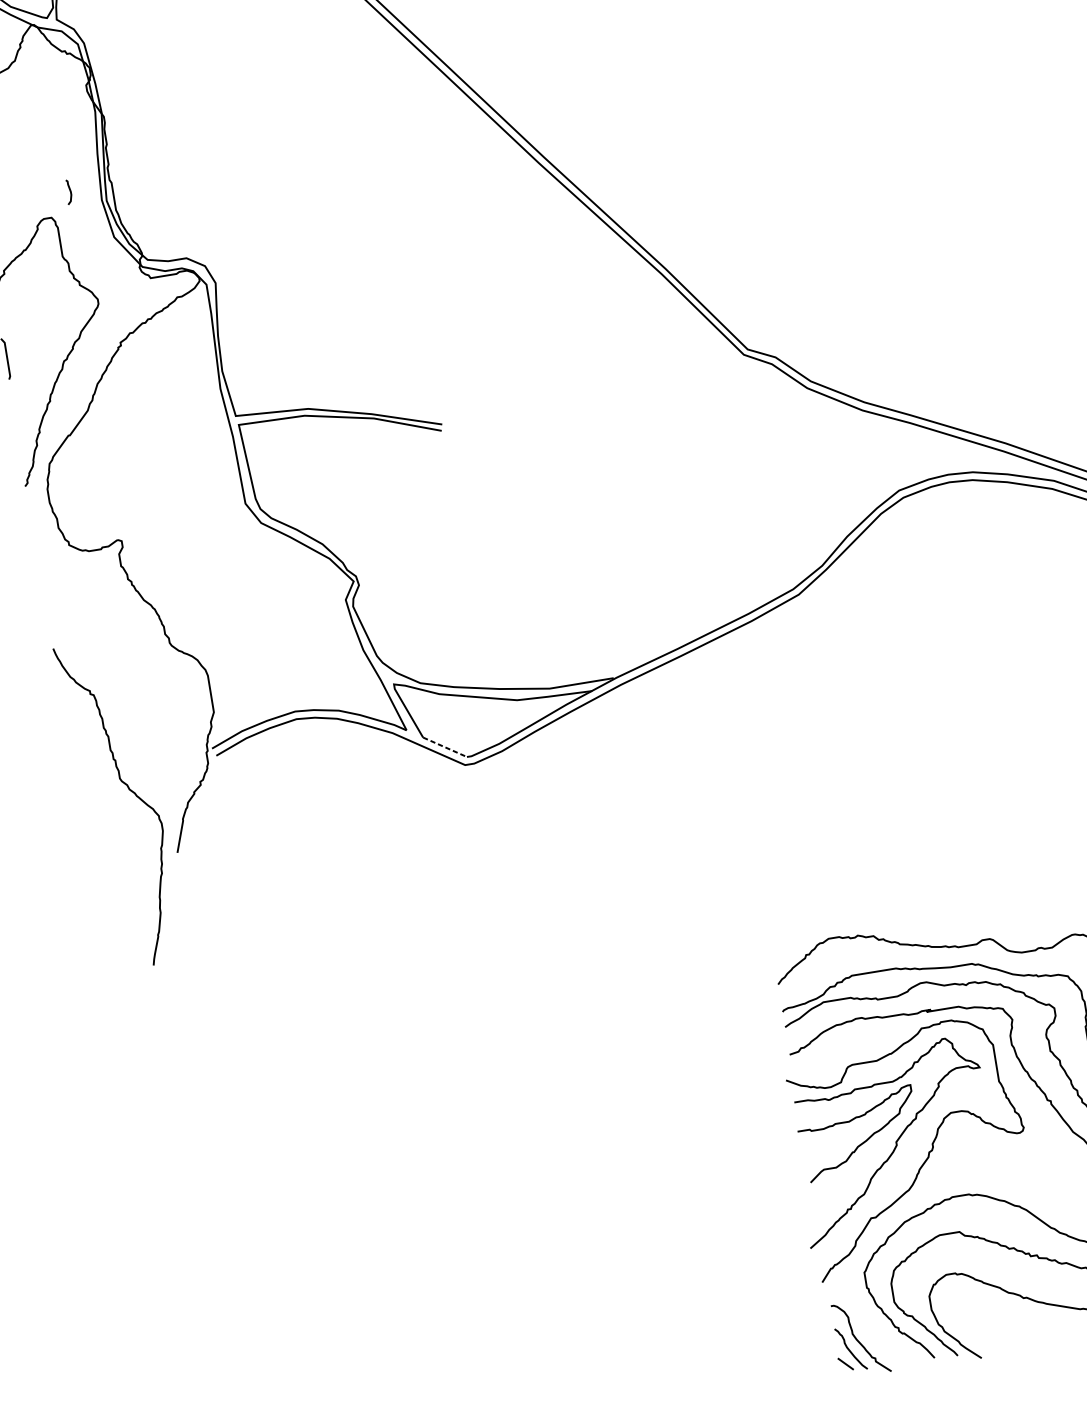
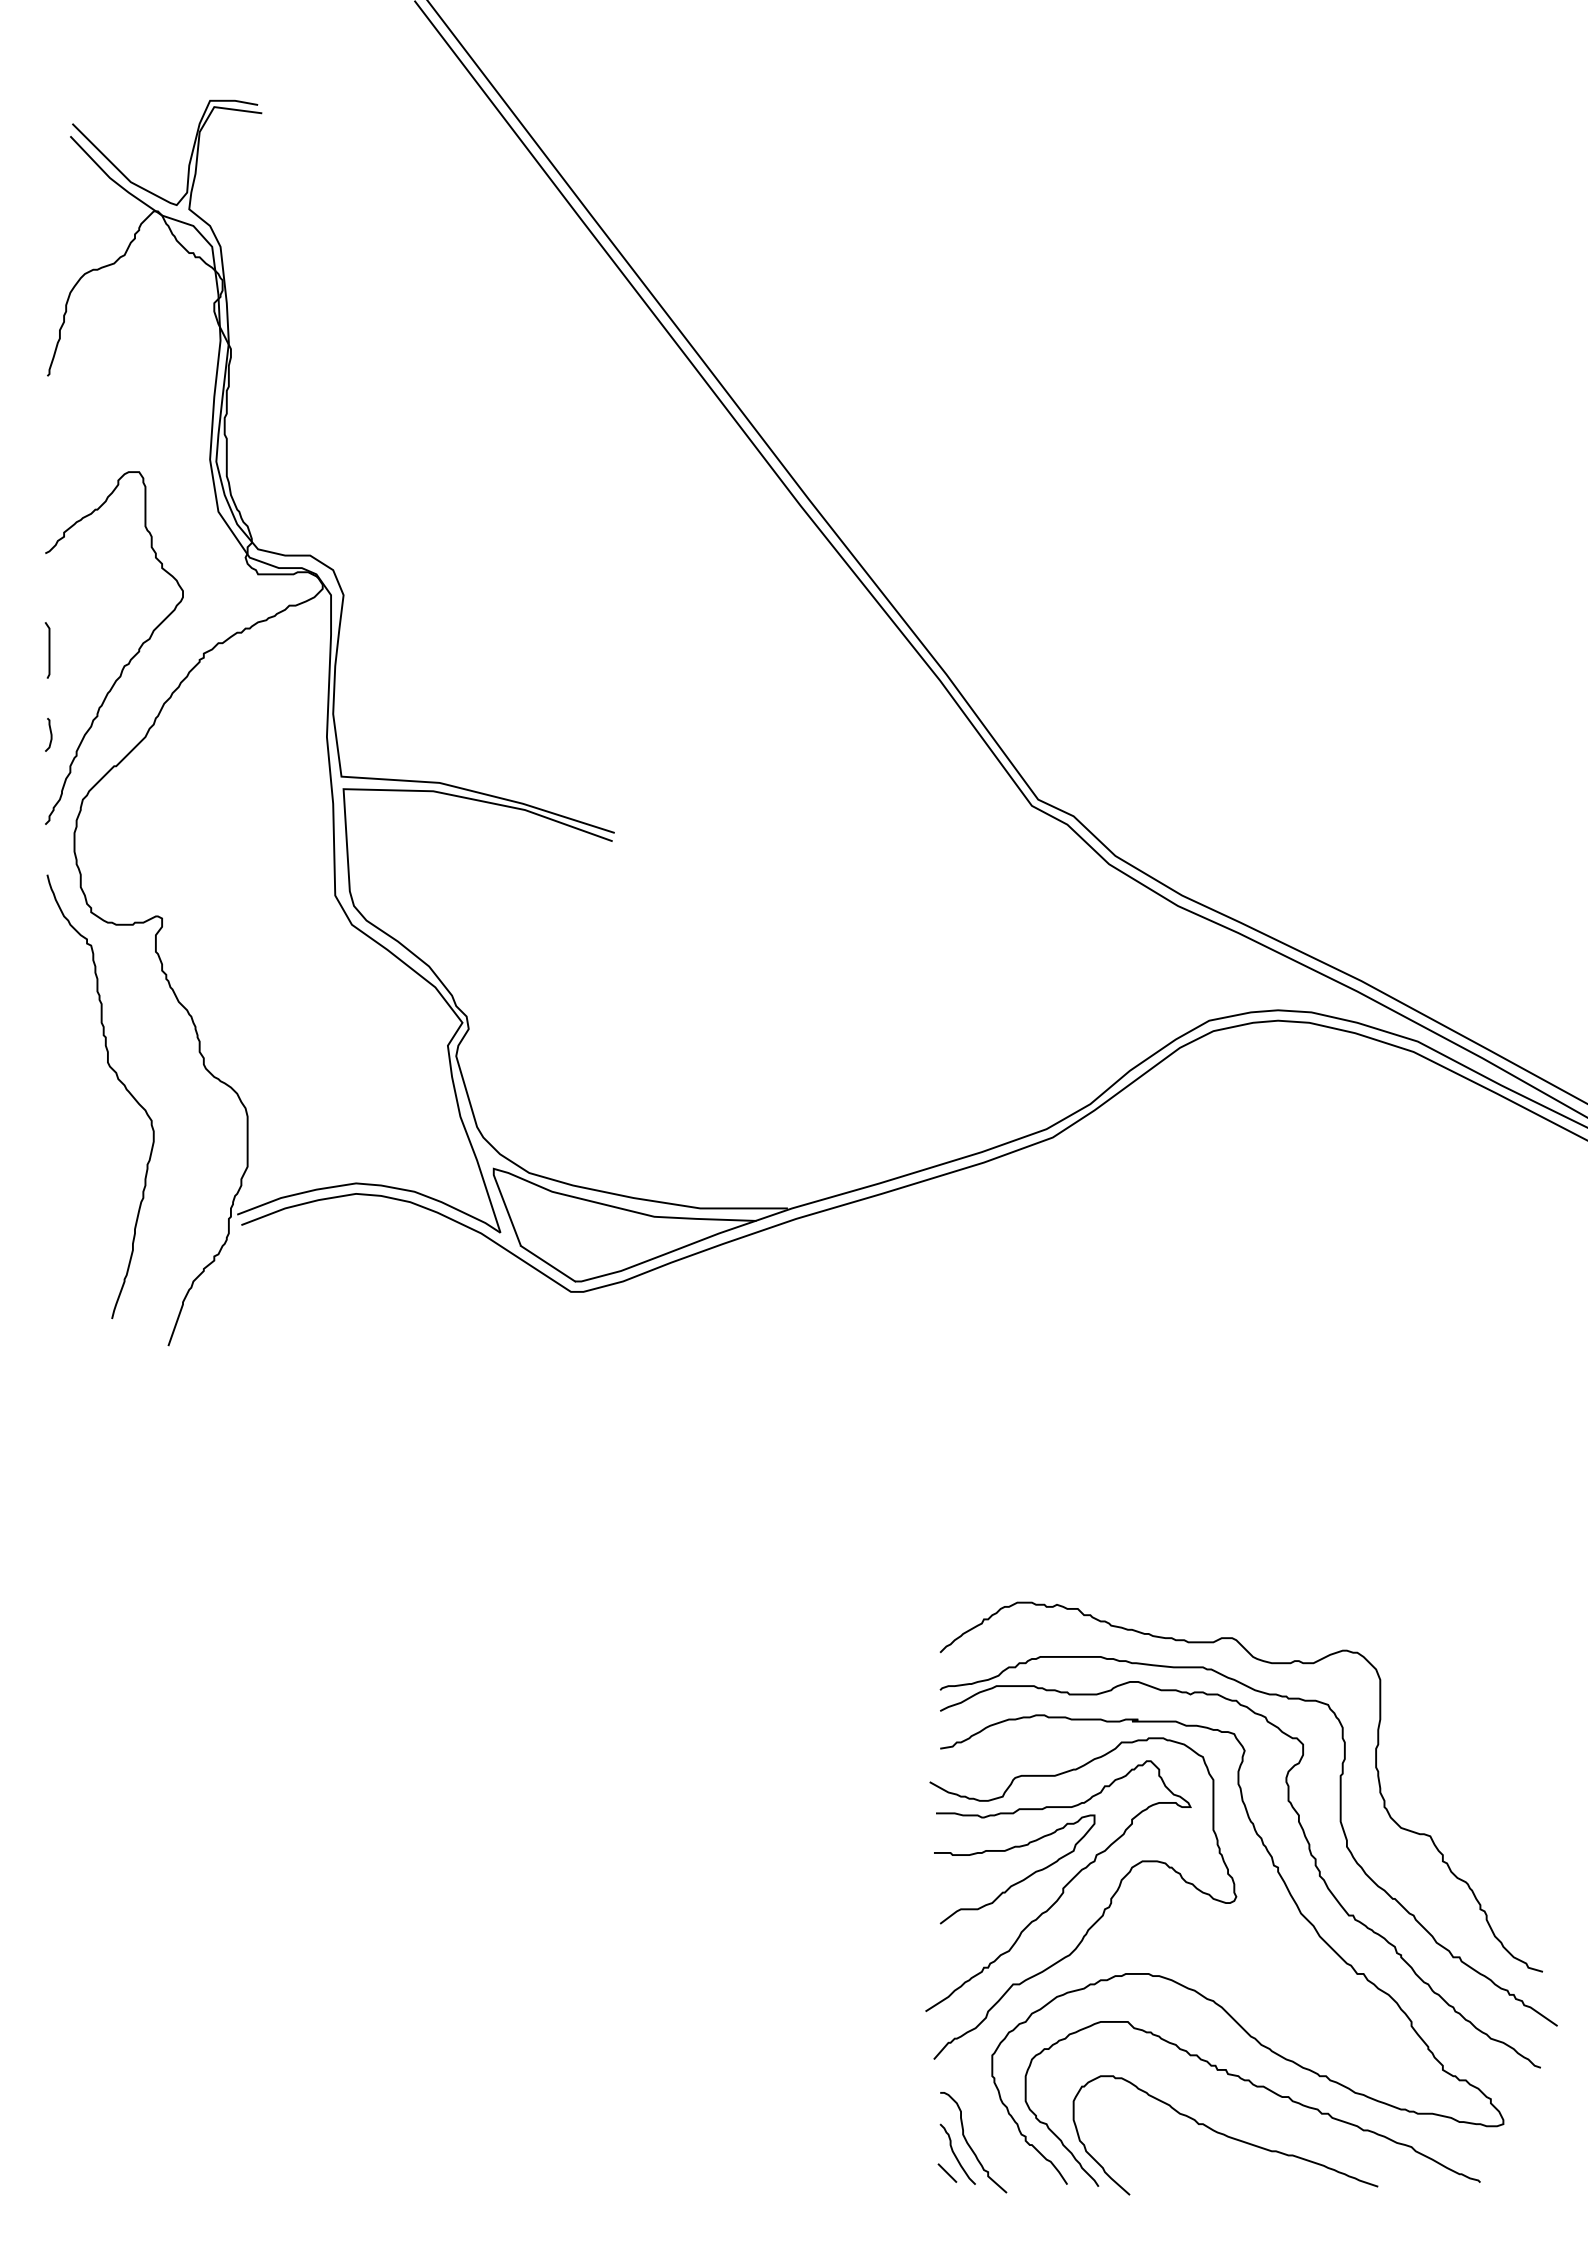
curve: (70, 191) -> (50, 734), moved
line: (445, 747) -> (548, 1264), dashed -> solid
curve: (128, 789) -> (117, 1079), moved

